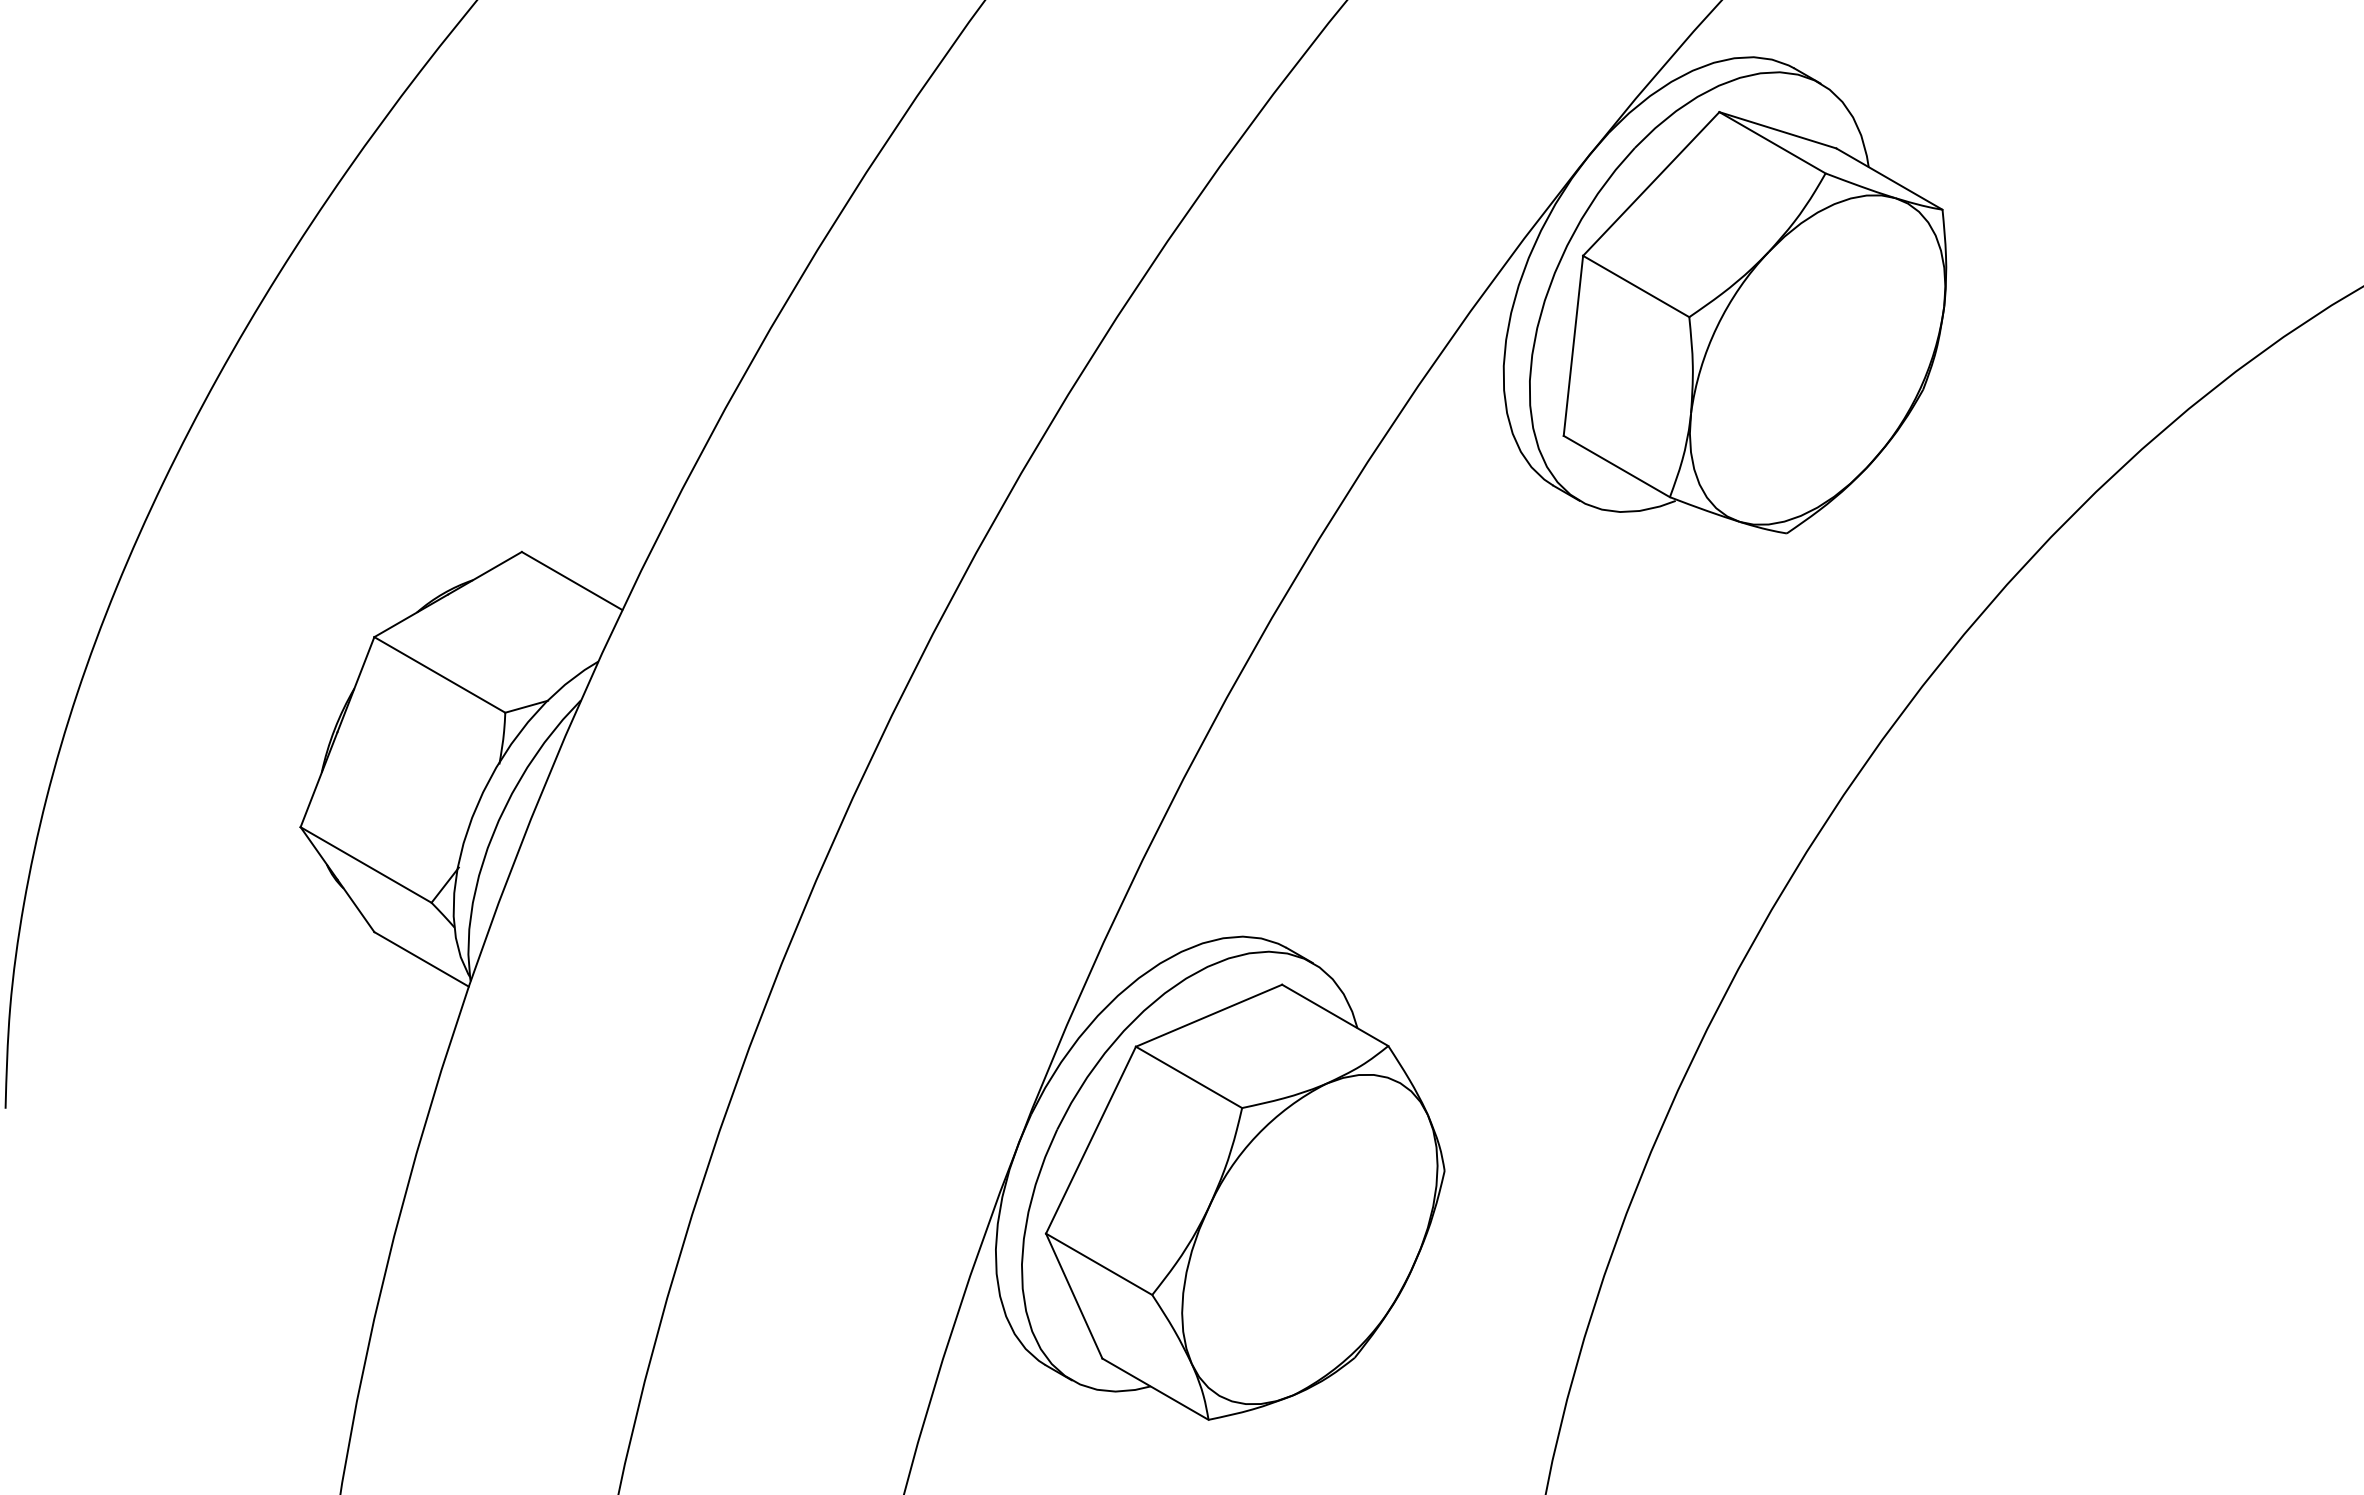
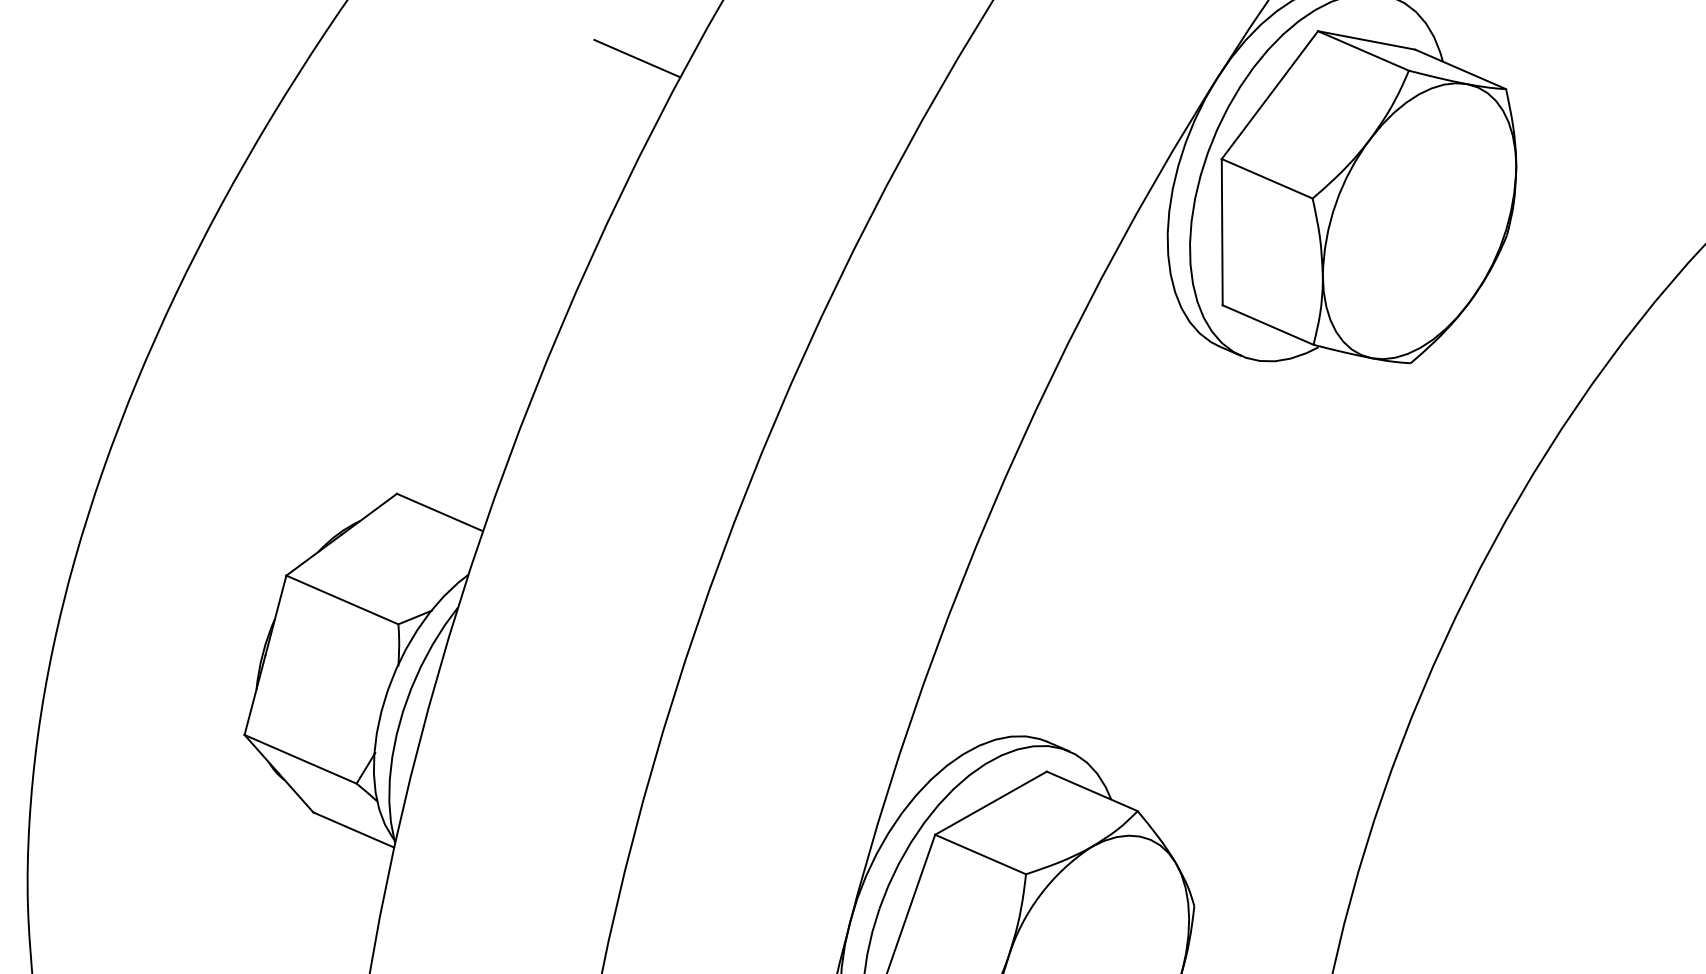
line: (878, 50) -> (637, 58), added

